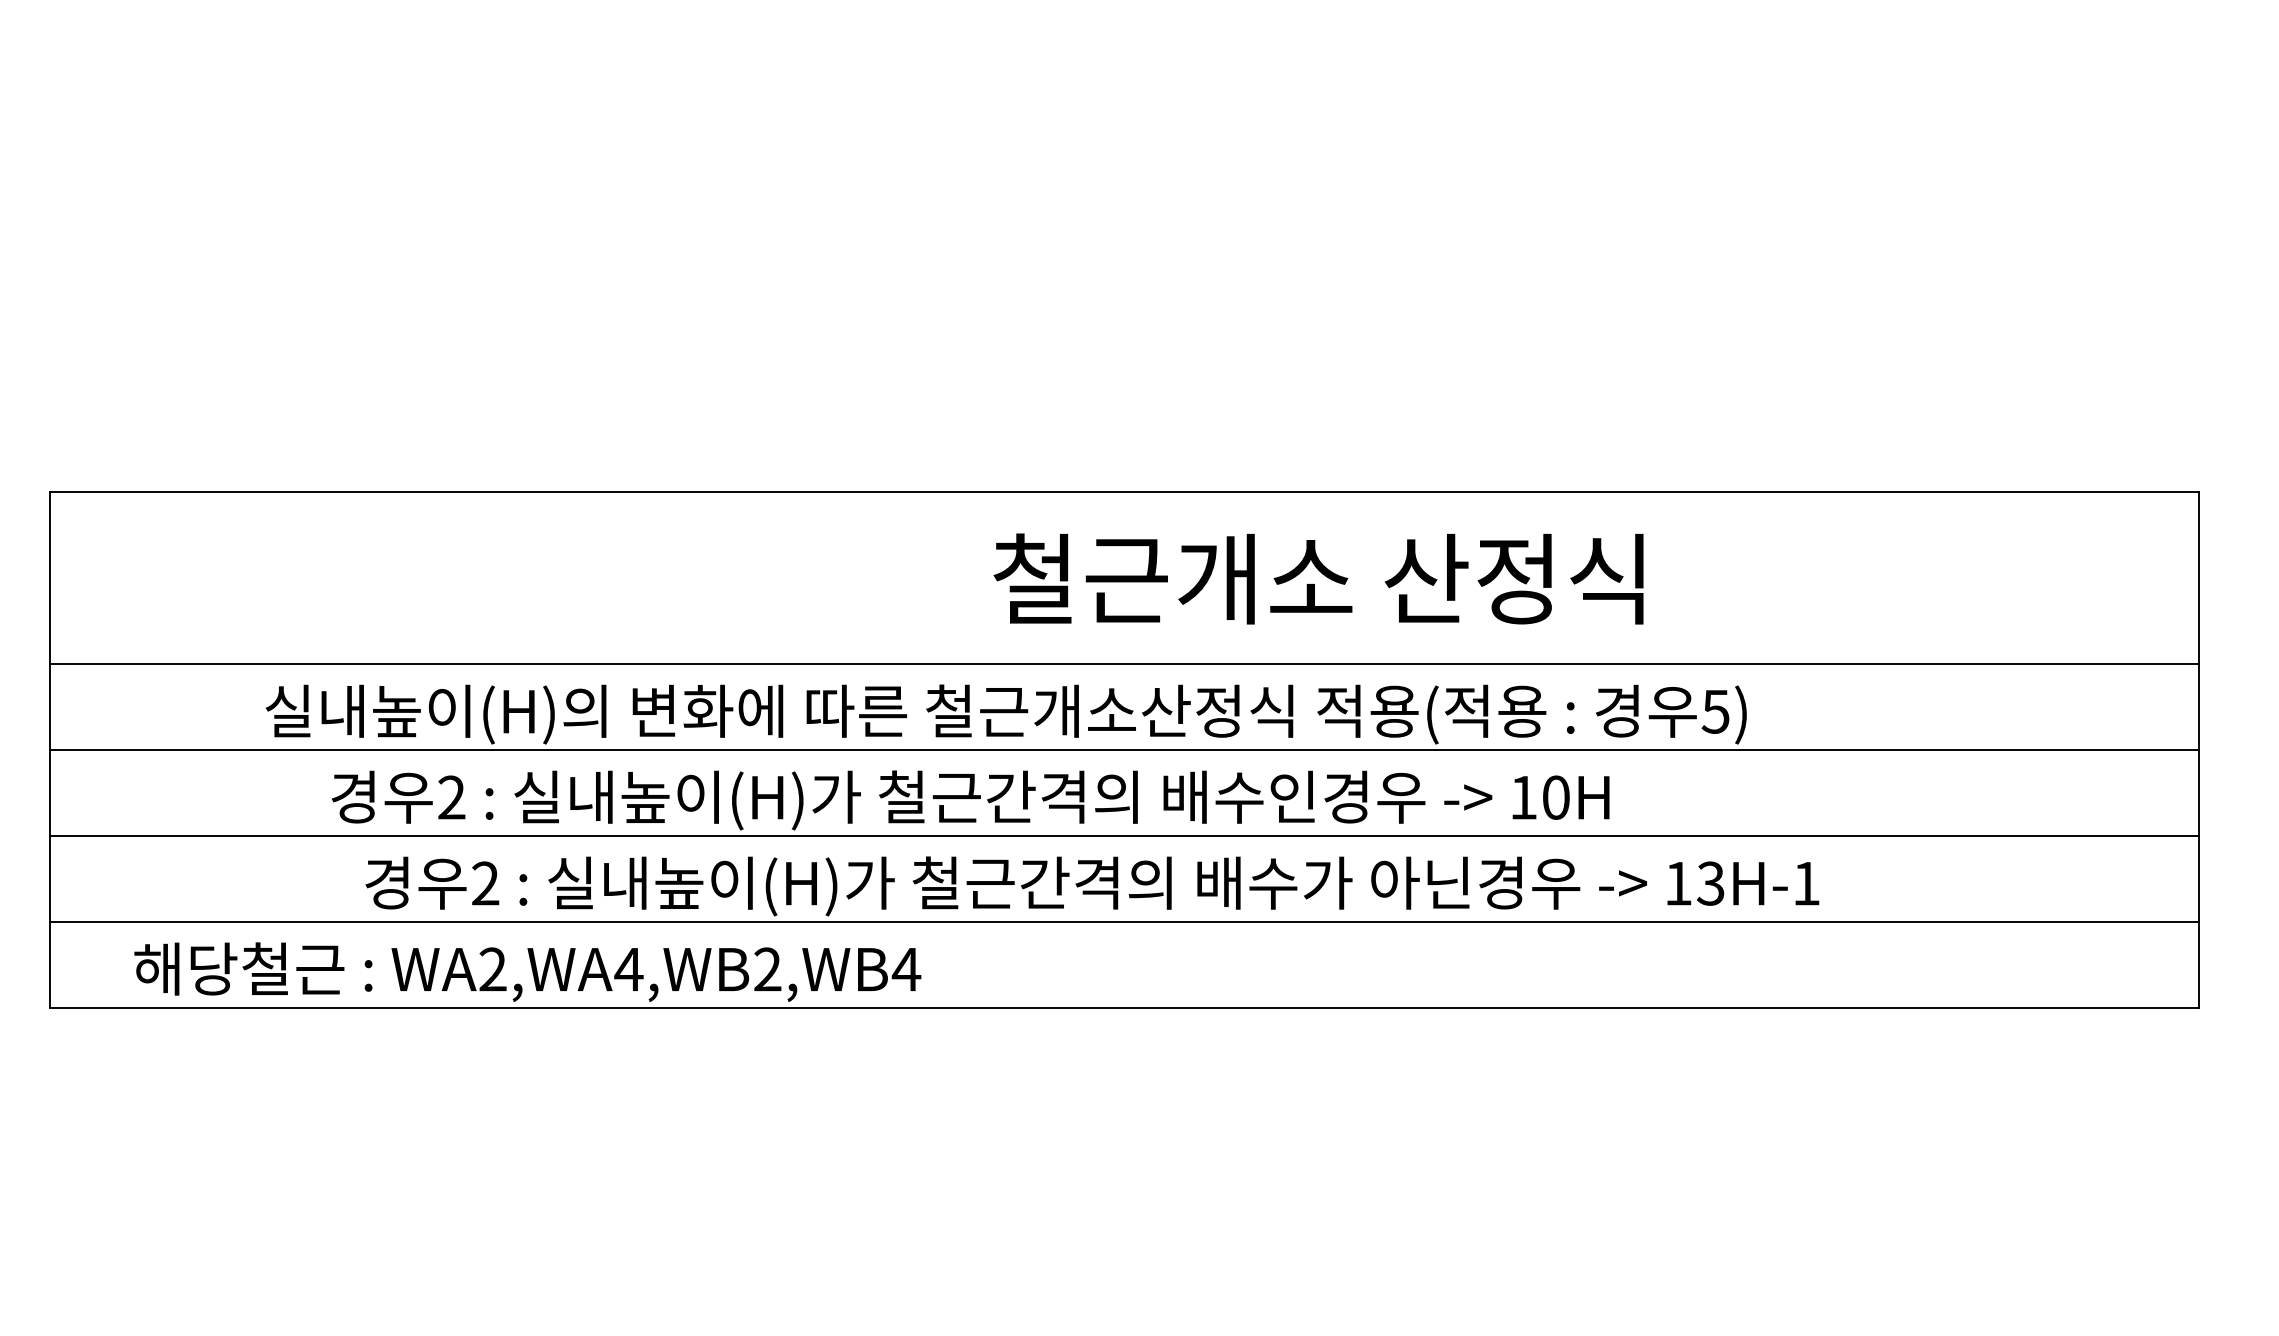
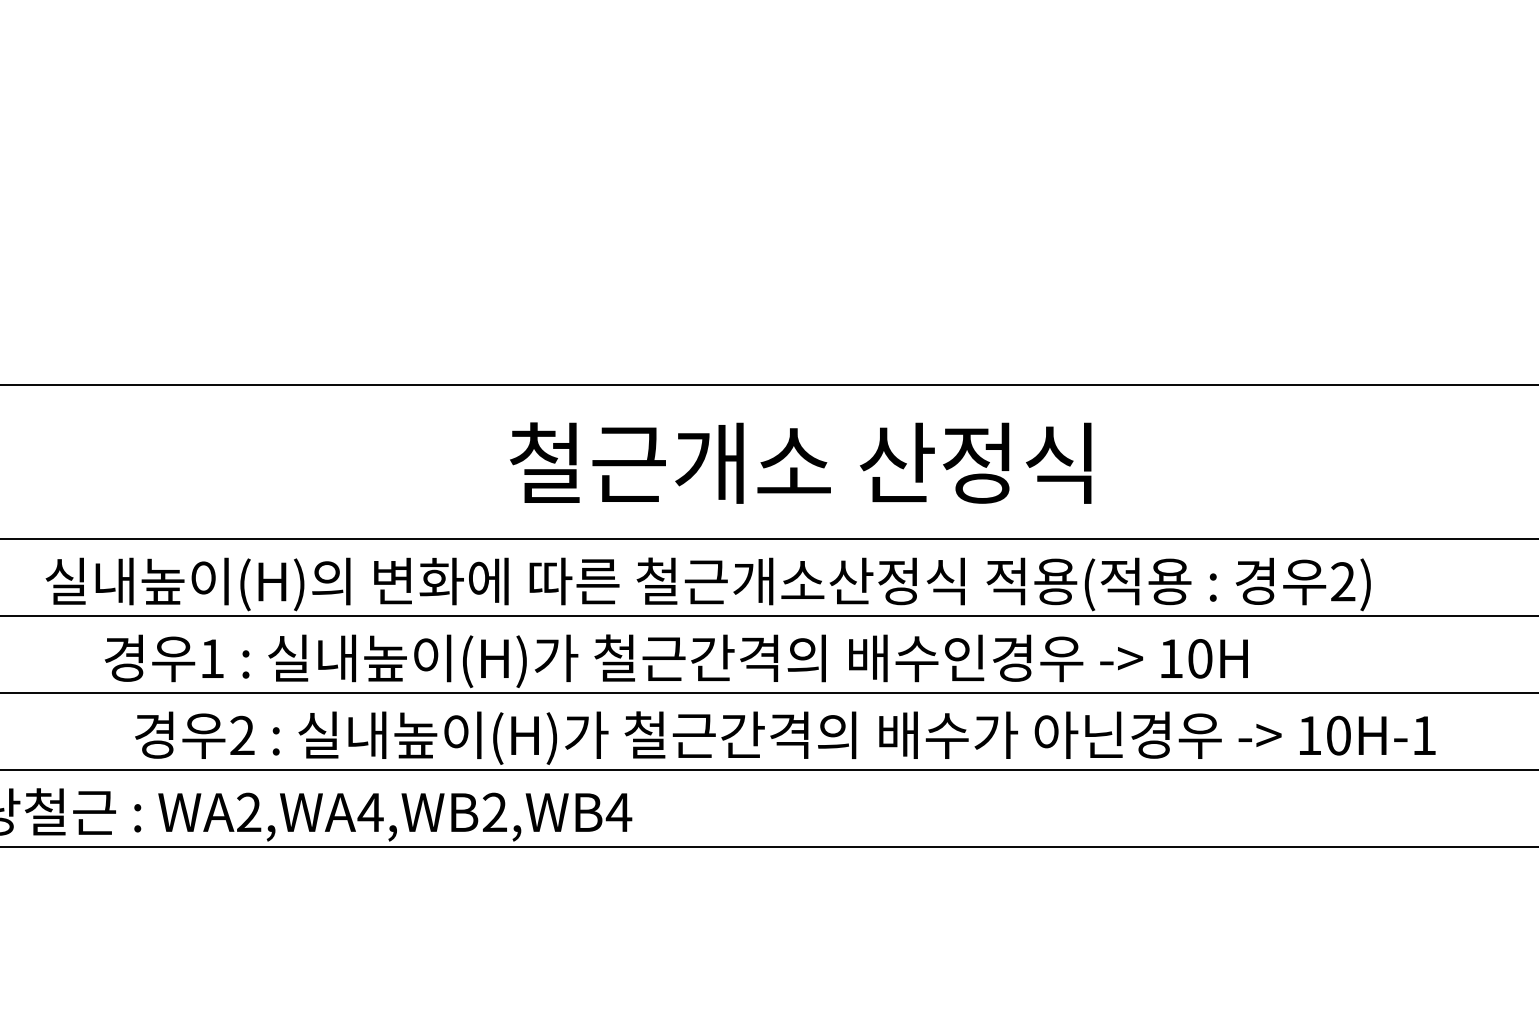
text: (1318, 578) -> (800, 462), moved
text: (1715, 711) -> (1342, 581), 5) -> 2)
text: (451, 797) -> (211, 658), 2 -> 1
text: (1710, 883) -> (1338, 735), 13H-1 -> 10H-1

